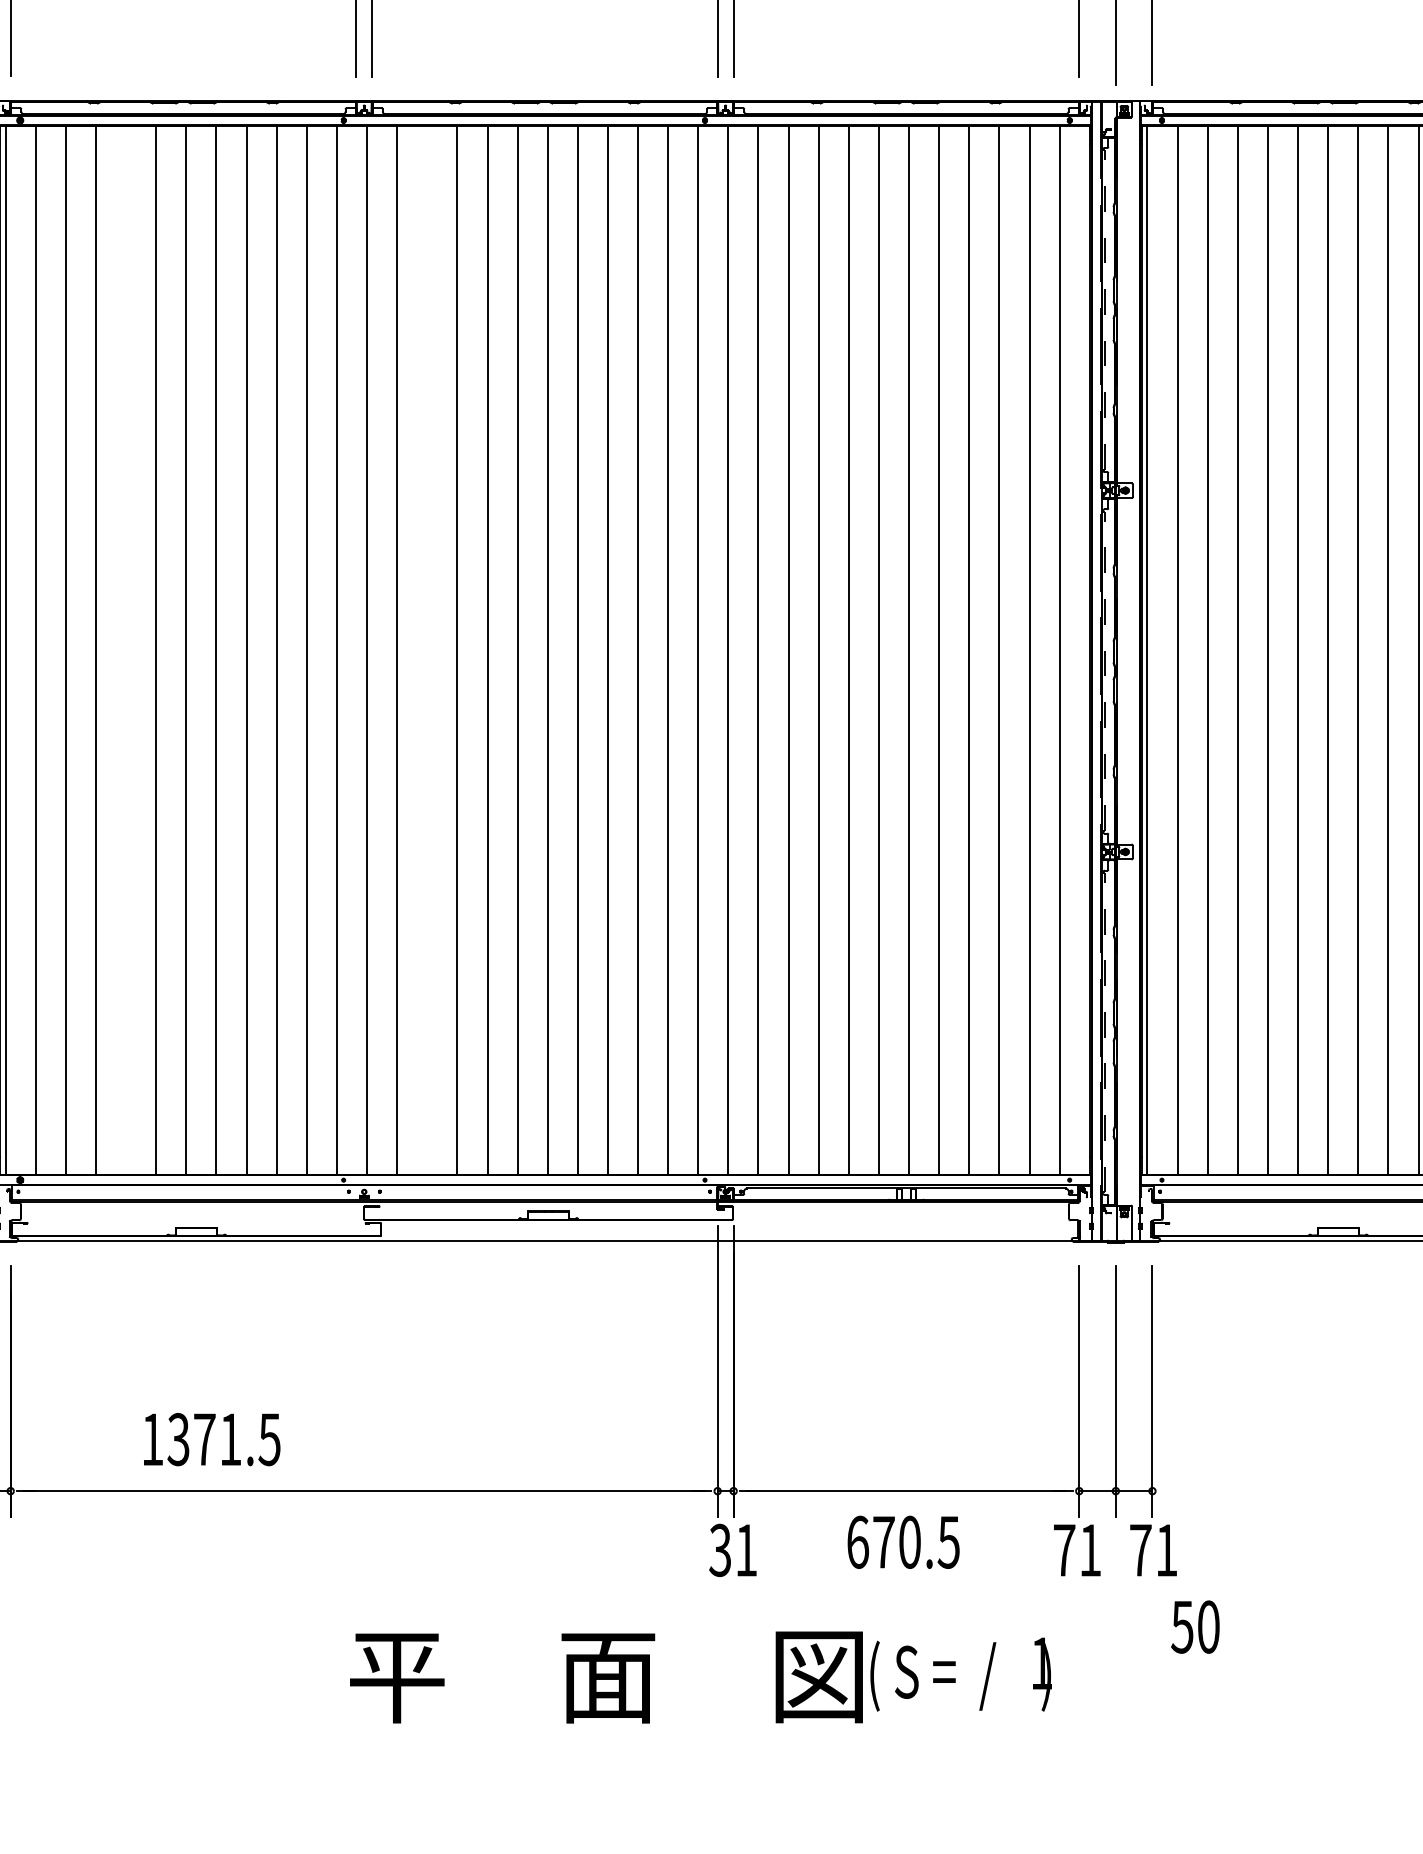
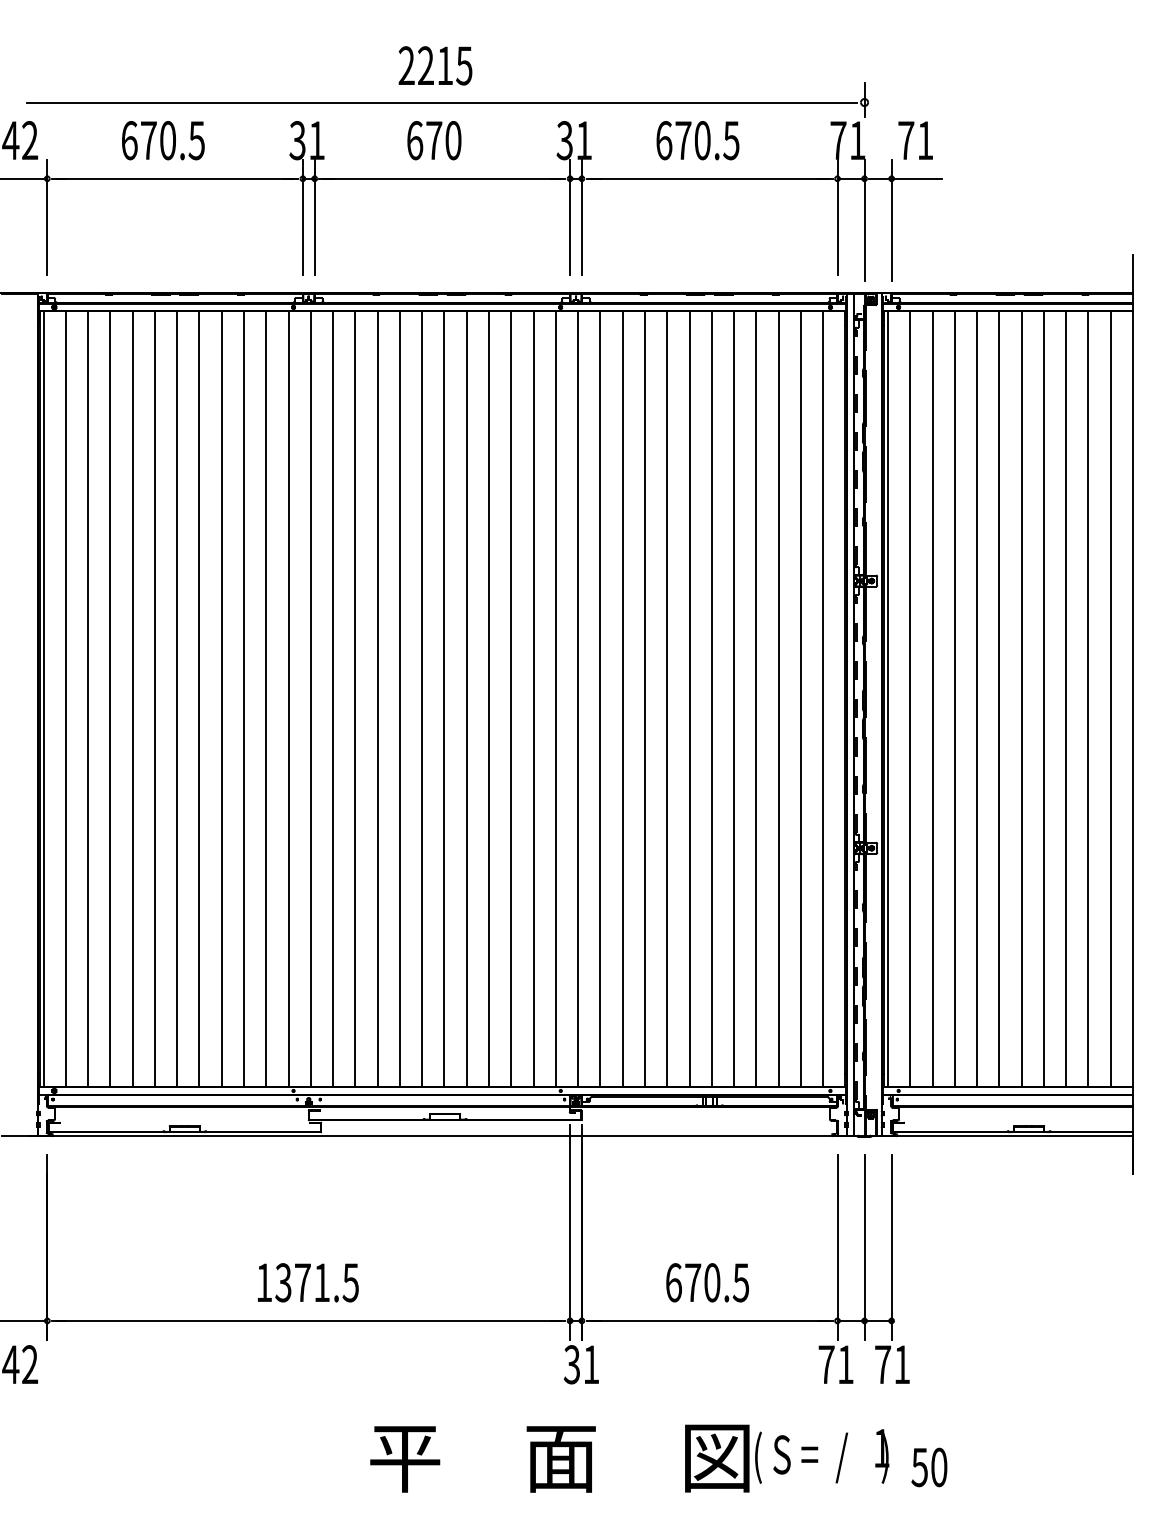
line: (125, 649) -> (132, 698), added
line: (427, 649) -> (355, 698), added
text: (212, 1439) -> (308, 1282), moved
text: (903, 1541) -> (707, 1282), moved
text: (1195, 1627) -> (929, 1467), moved
text: (700, 1677) -> (629, 1458), moved

